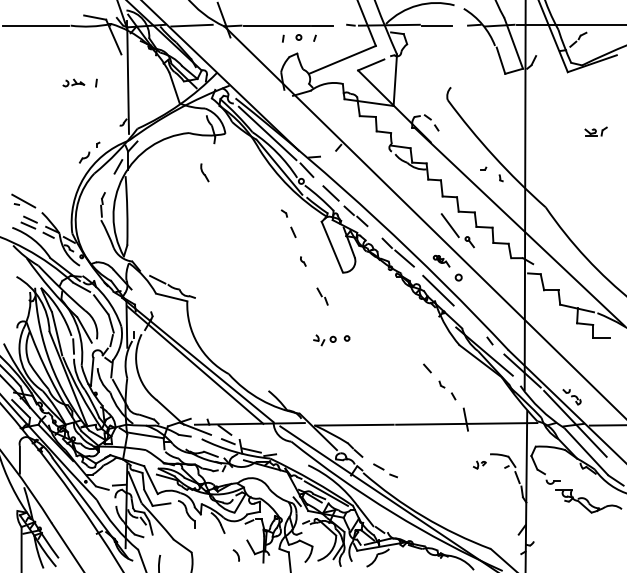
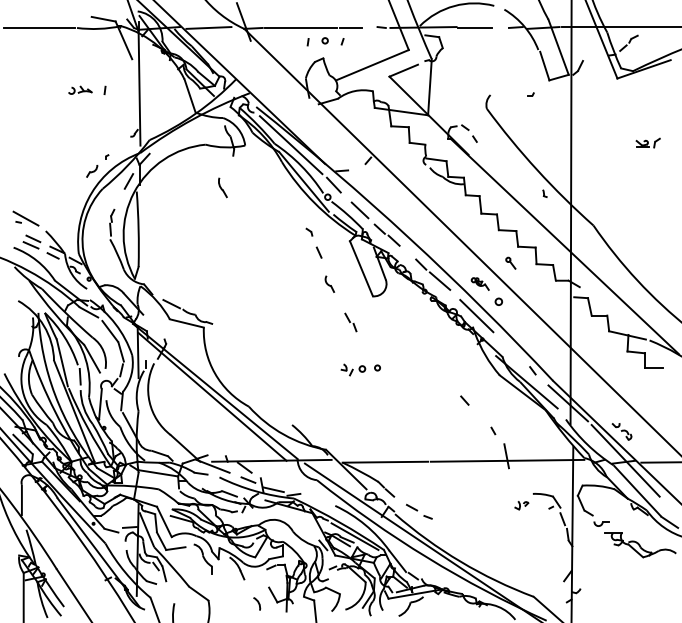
part: (483, 168) -> (530, 94), moved
line: (450, 224) -> (489, 244), removed
part: (302, 260) -> (329, 283), size x1.6
part: (441, 384) -> (480, 417), removed

